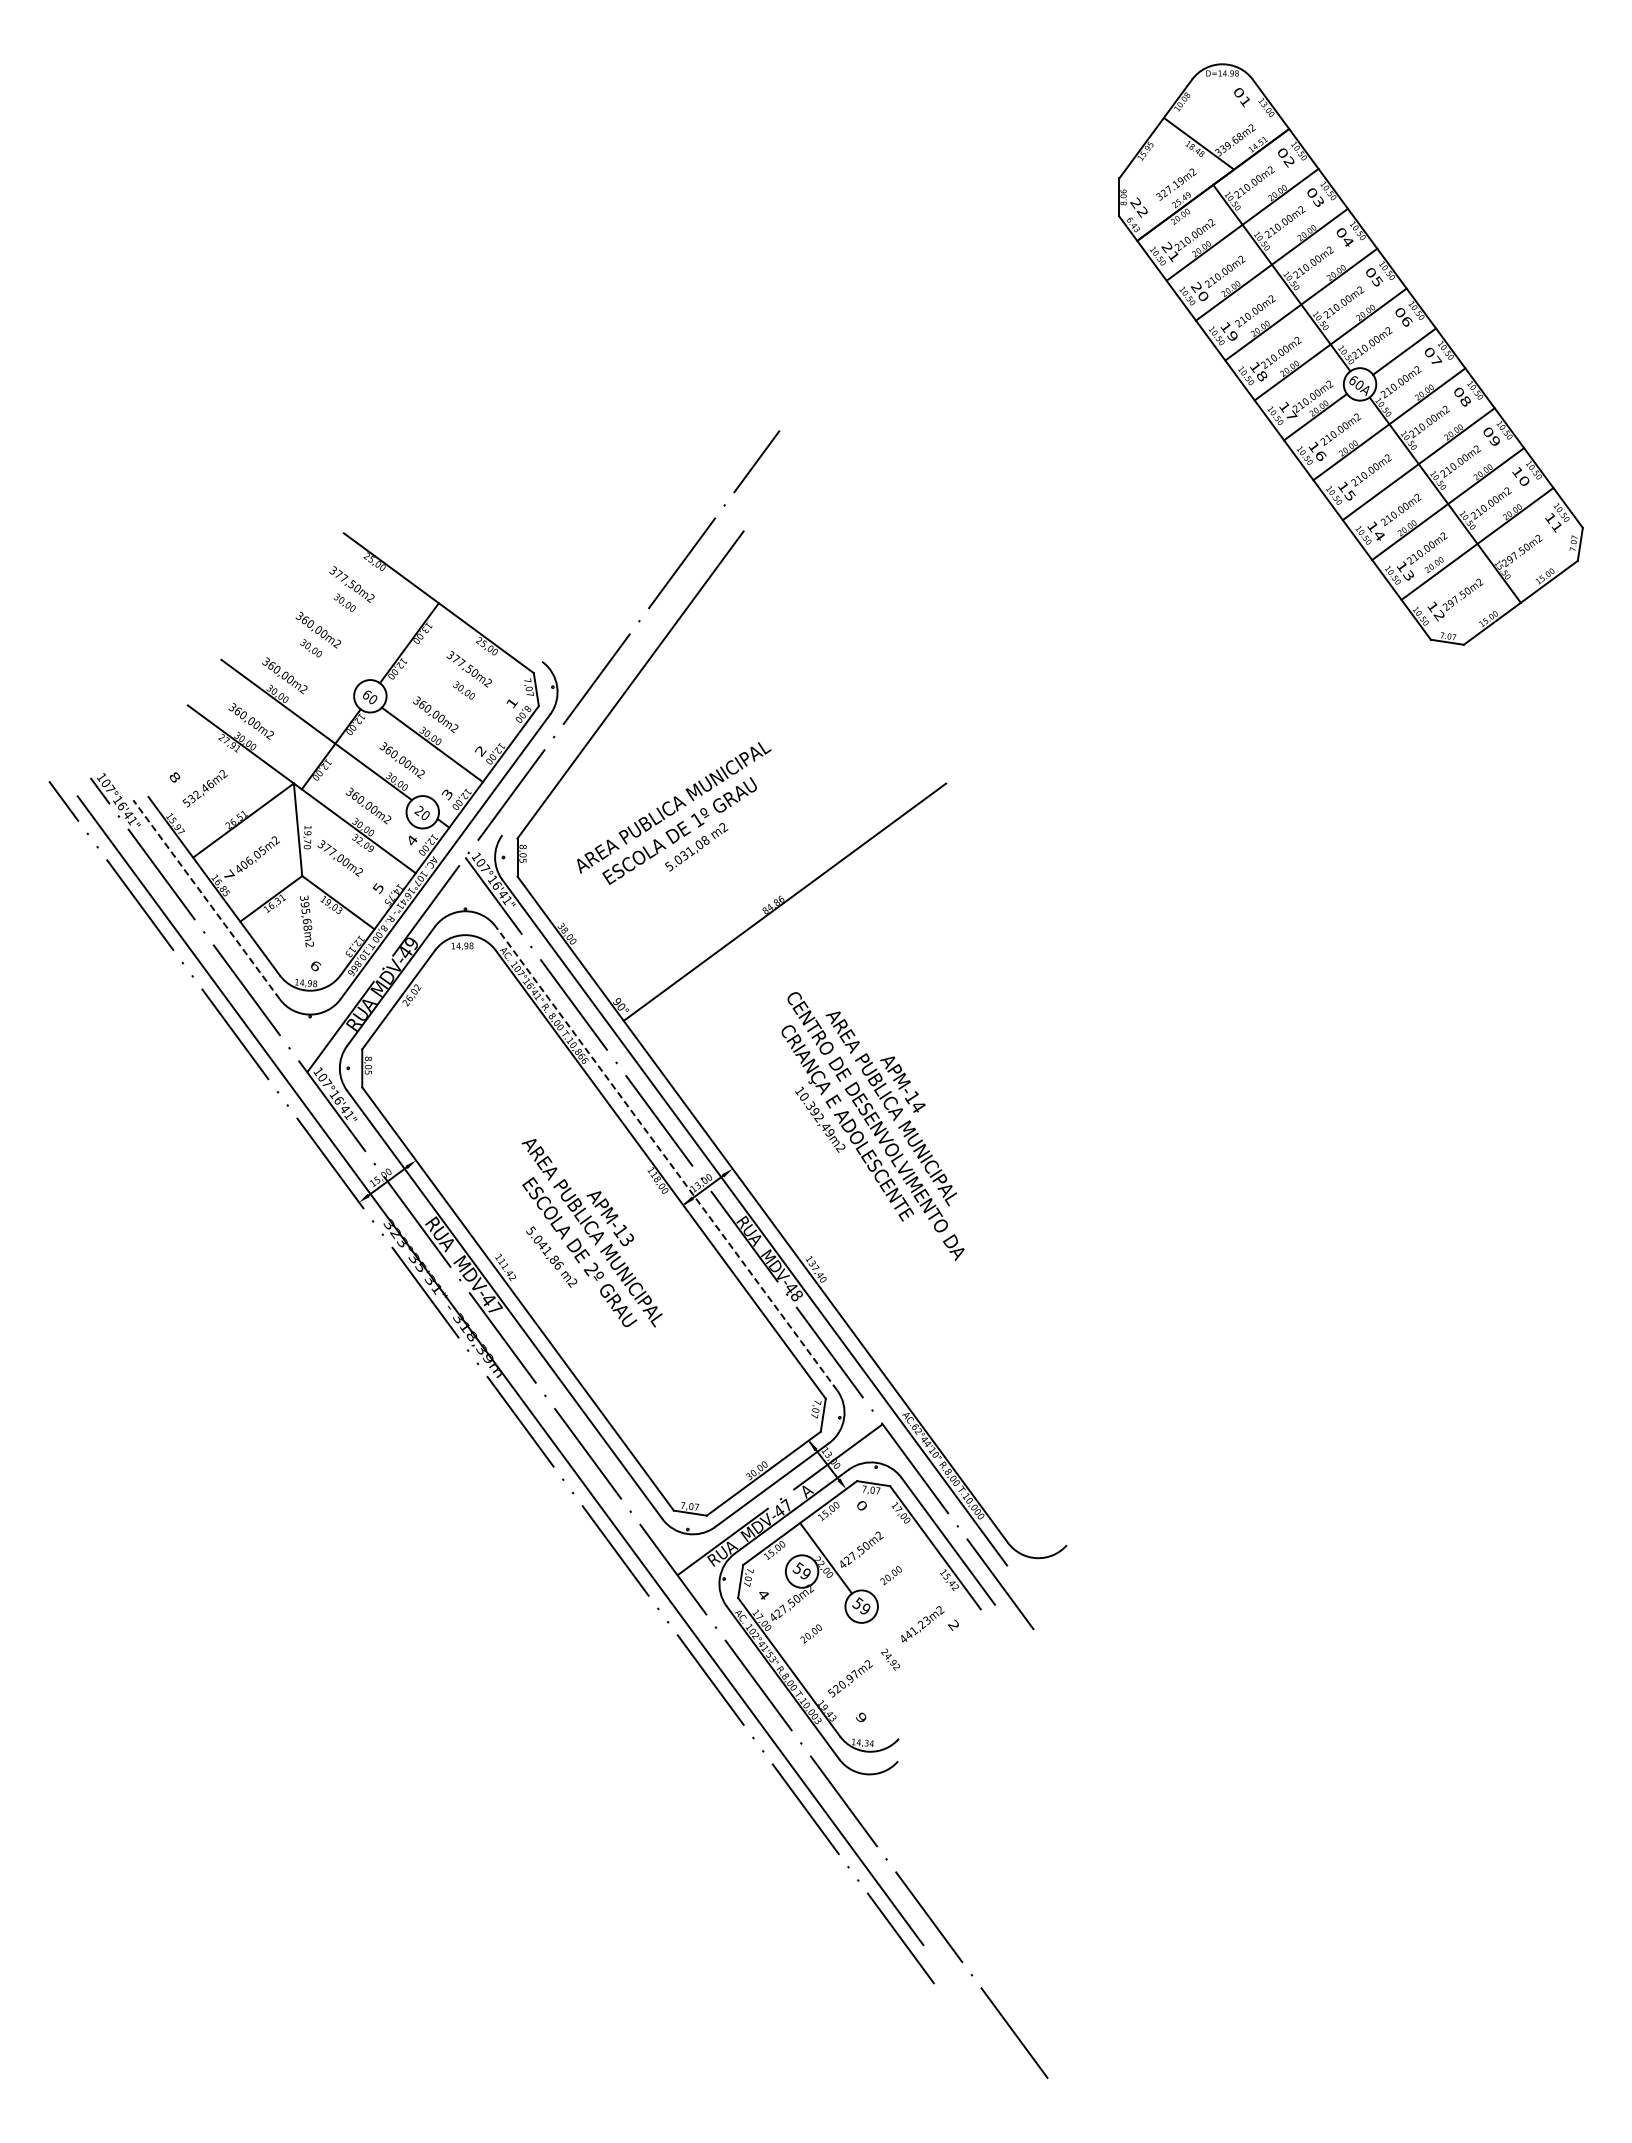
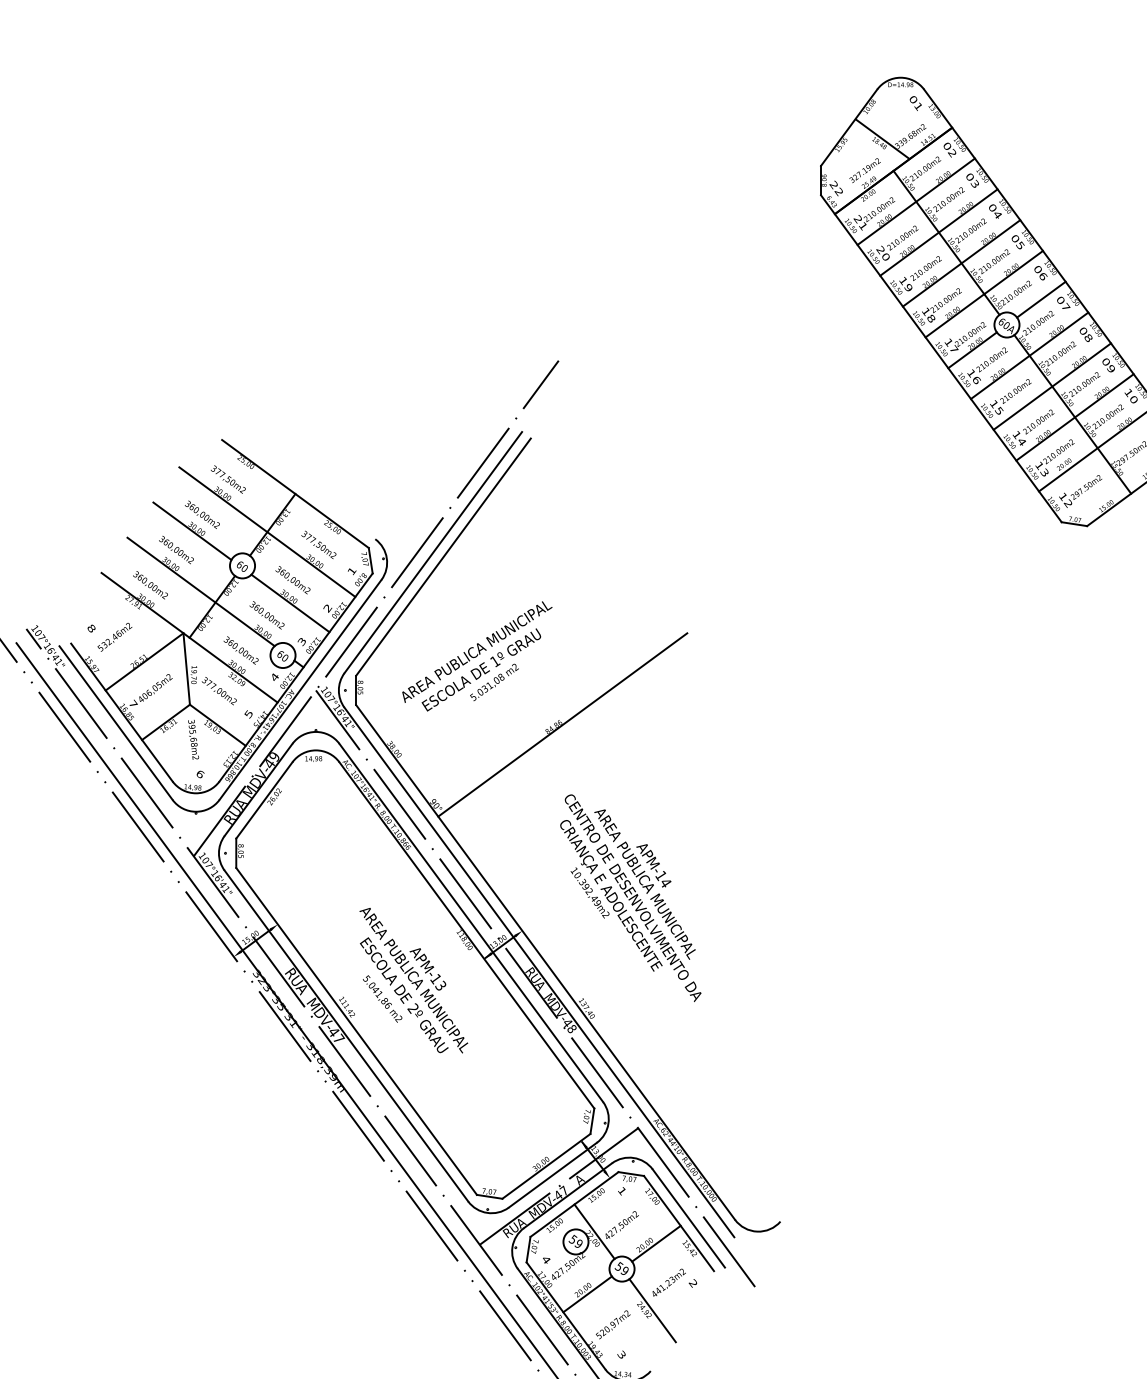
line: (305, 651) -> (192, 531), added
line: (402, 652) -> (267, 532), added
line: (617, 678) -> (433, 552), added
text: (419, 810) -> (280, 654), 20 -> 60
line: (206, 899) -> (115, 722), dashed -> solid
line: (666, 1158) -> (471, 922), dashed -> solid
text: (861, 1505) -> (621, 1190), 0 -> 1
line: (905, 1573) -> (655, 1243), added
line: (816, 1639) -> (587, 1294), added
line: (901, 1660) -> (652, 1310), added
text: (860, 1717) -> (621, 1354), 9 -> 3

